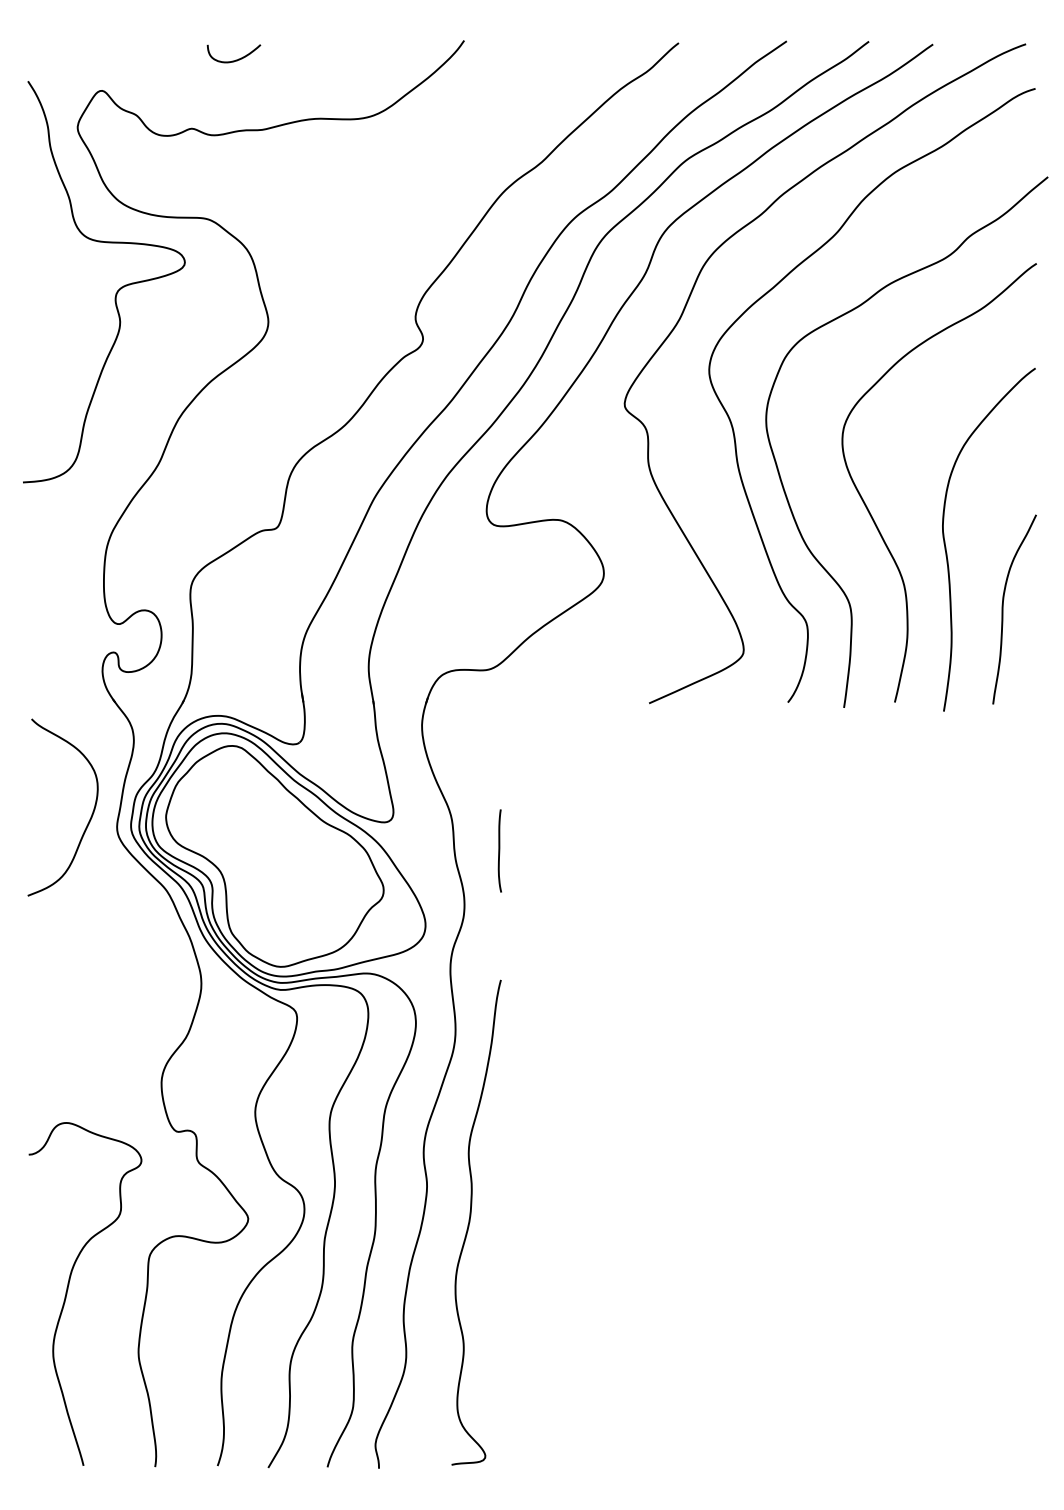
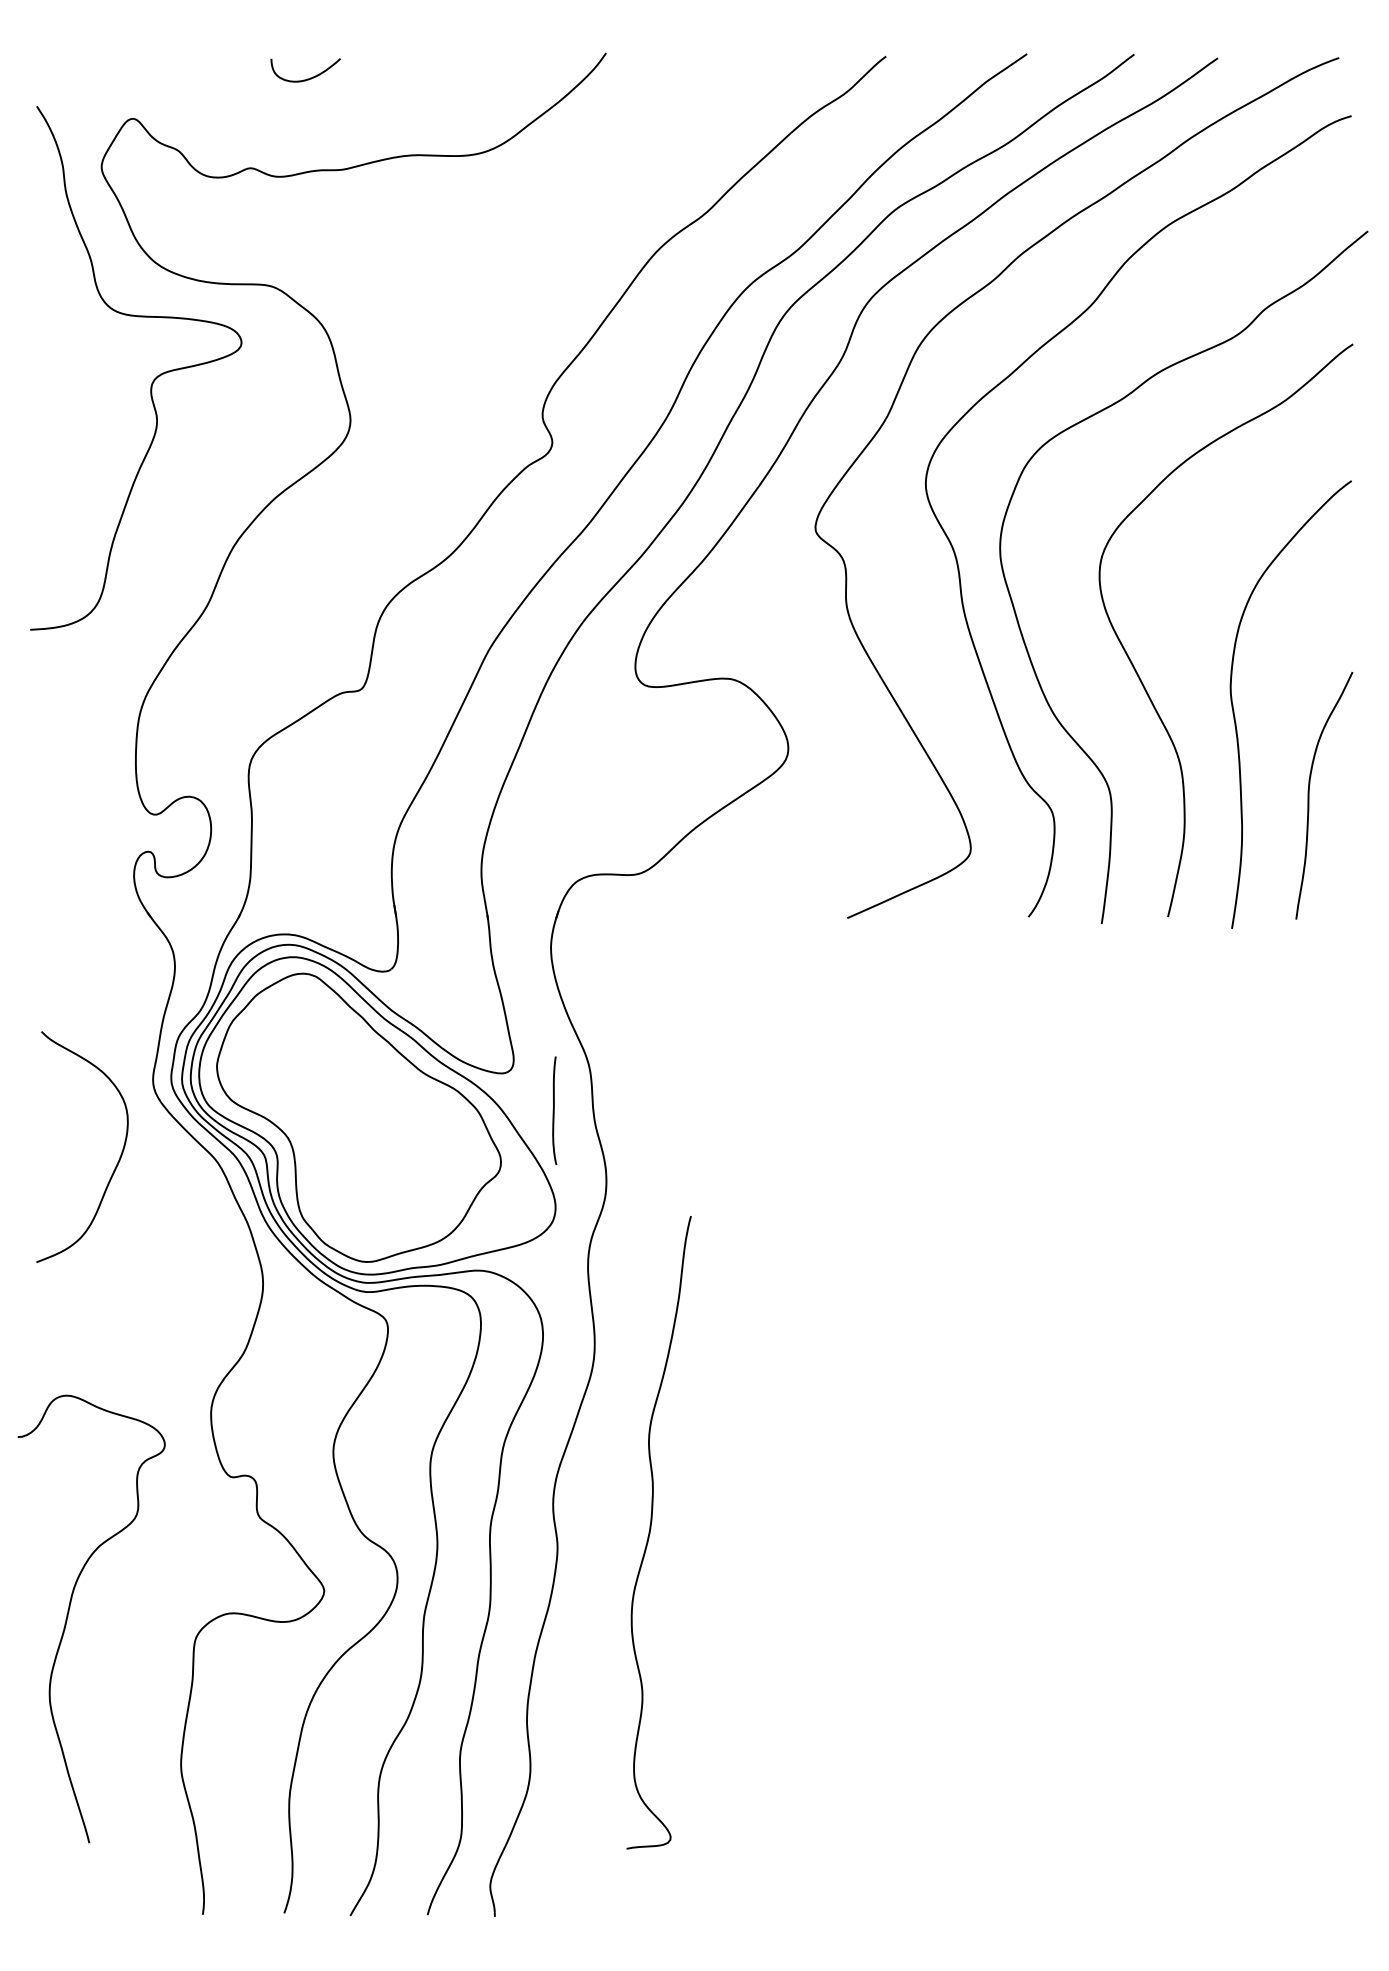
curve: (90, 817) -> (118, 1159), moved
curve: (499, 850) -> (554, 1110), moved
curve: (470, 1220) -> (651, 1529), moved
curve: (68, 1289) -> (69, 1612), moved

